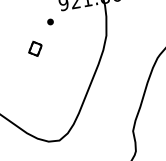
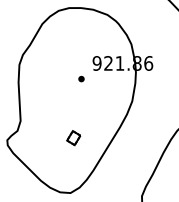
part: (35, 49) -> (73, 138), moved

